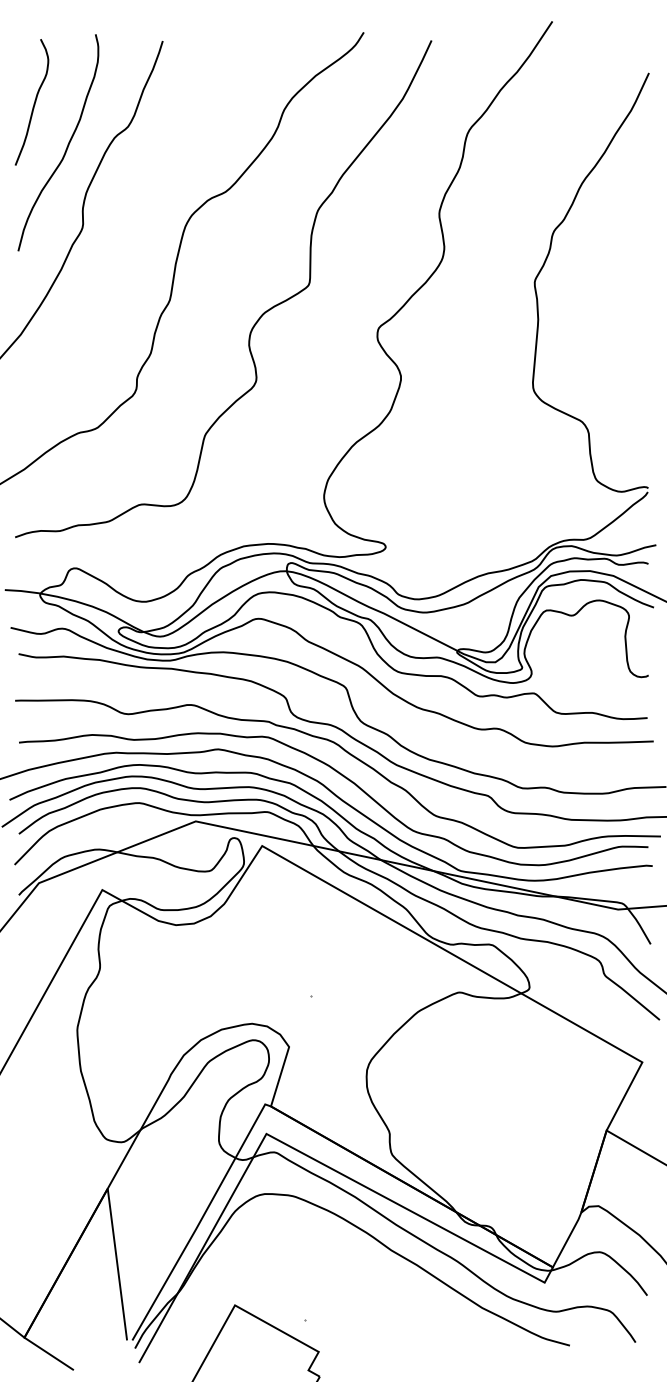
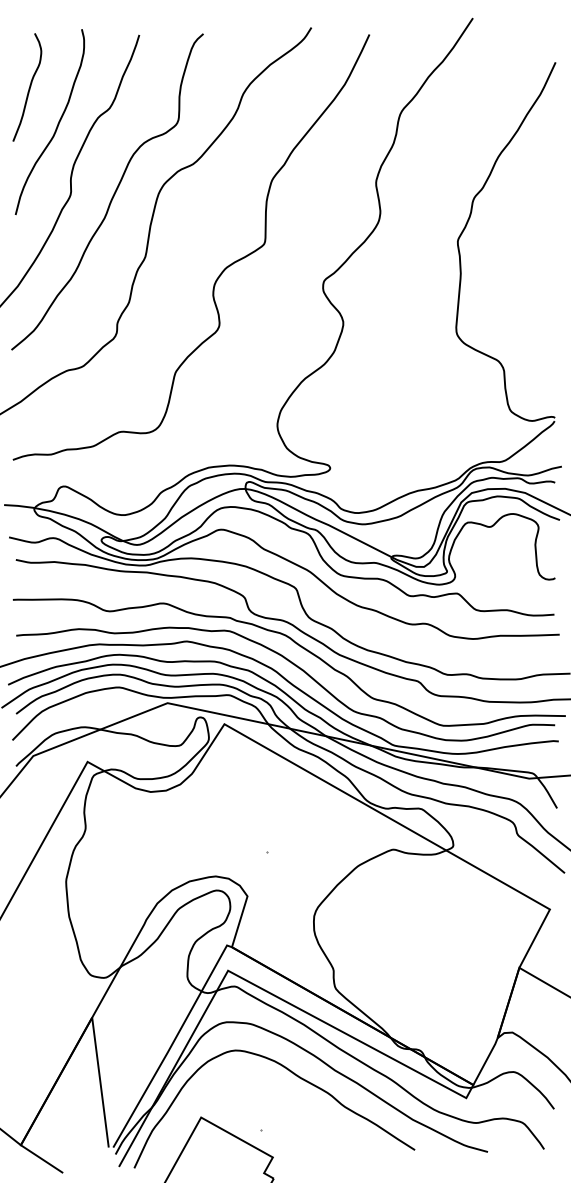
curve: (132, 226) -> (113, 193), added
curve: (344, 1256) -> (294, 1075), added

